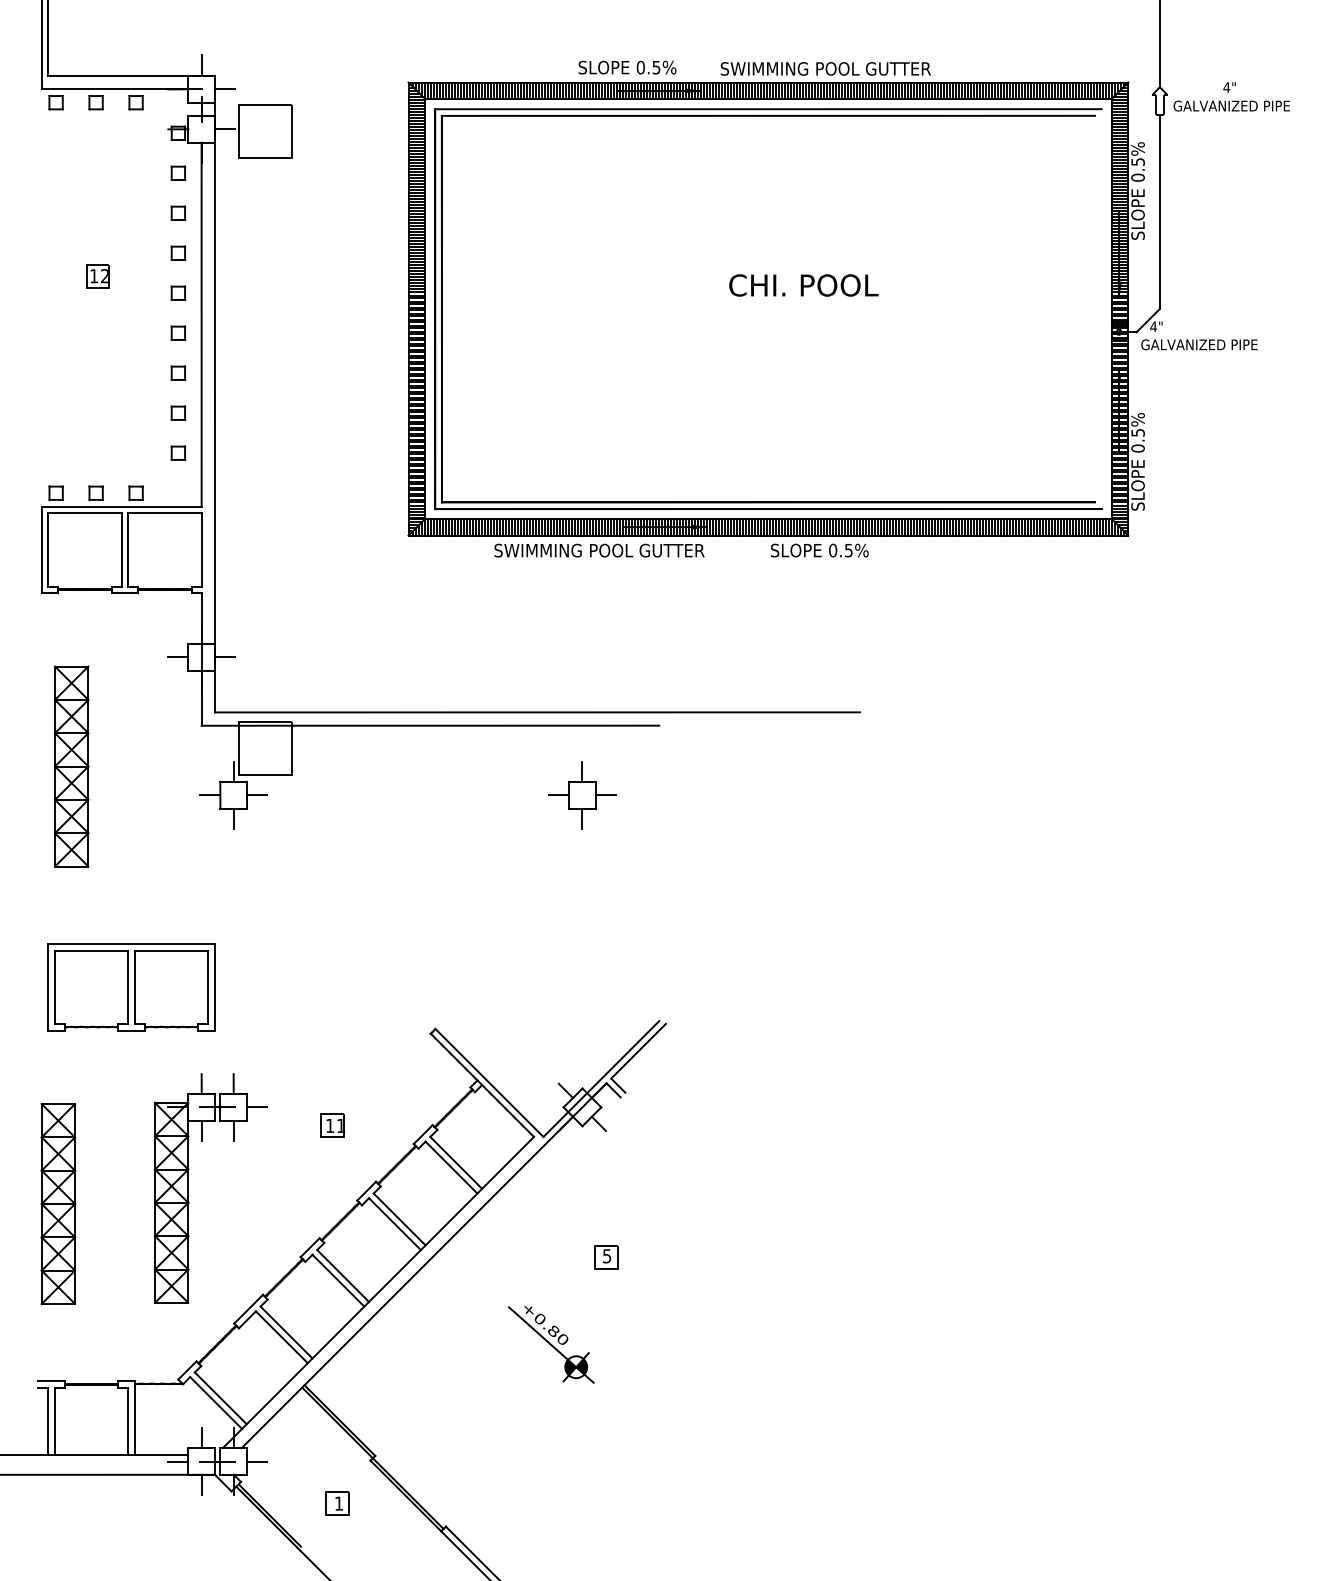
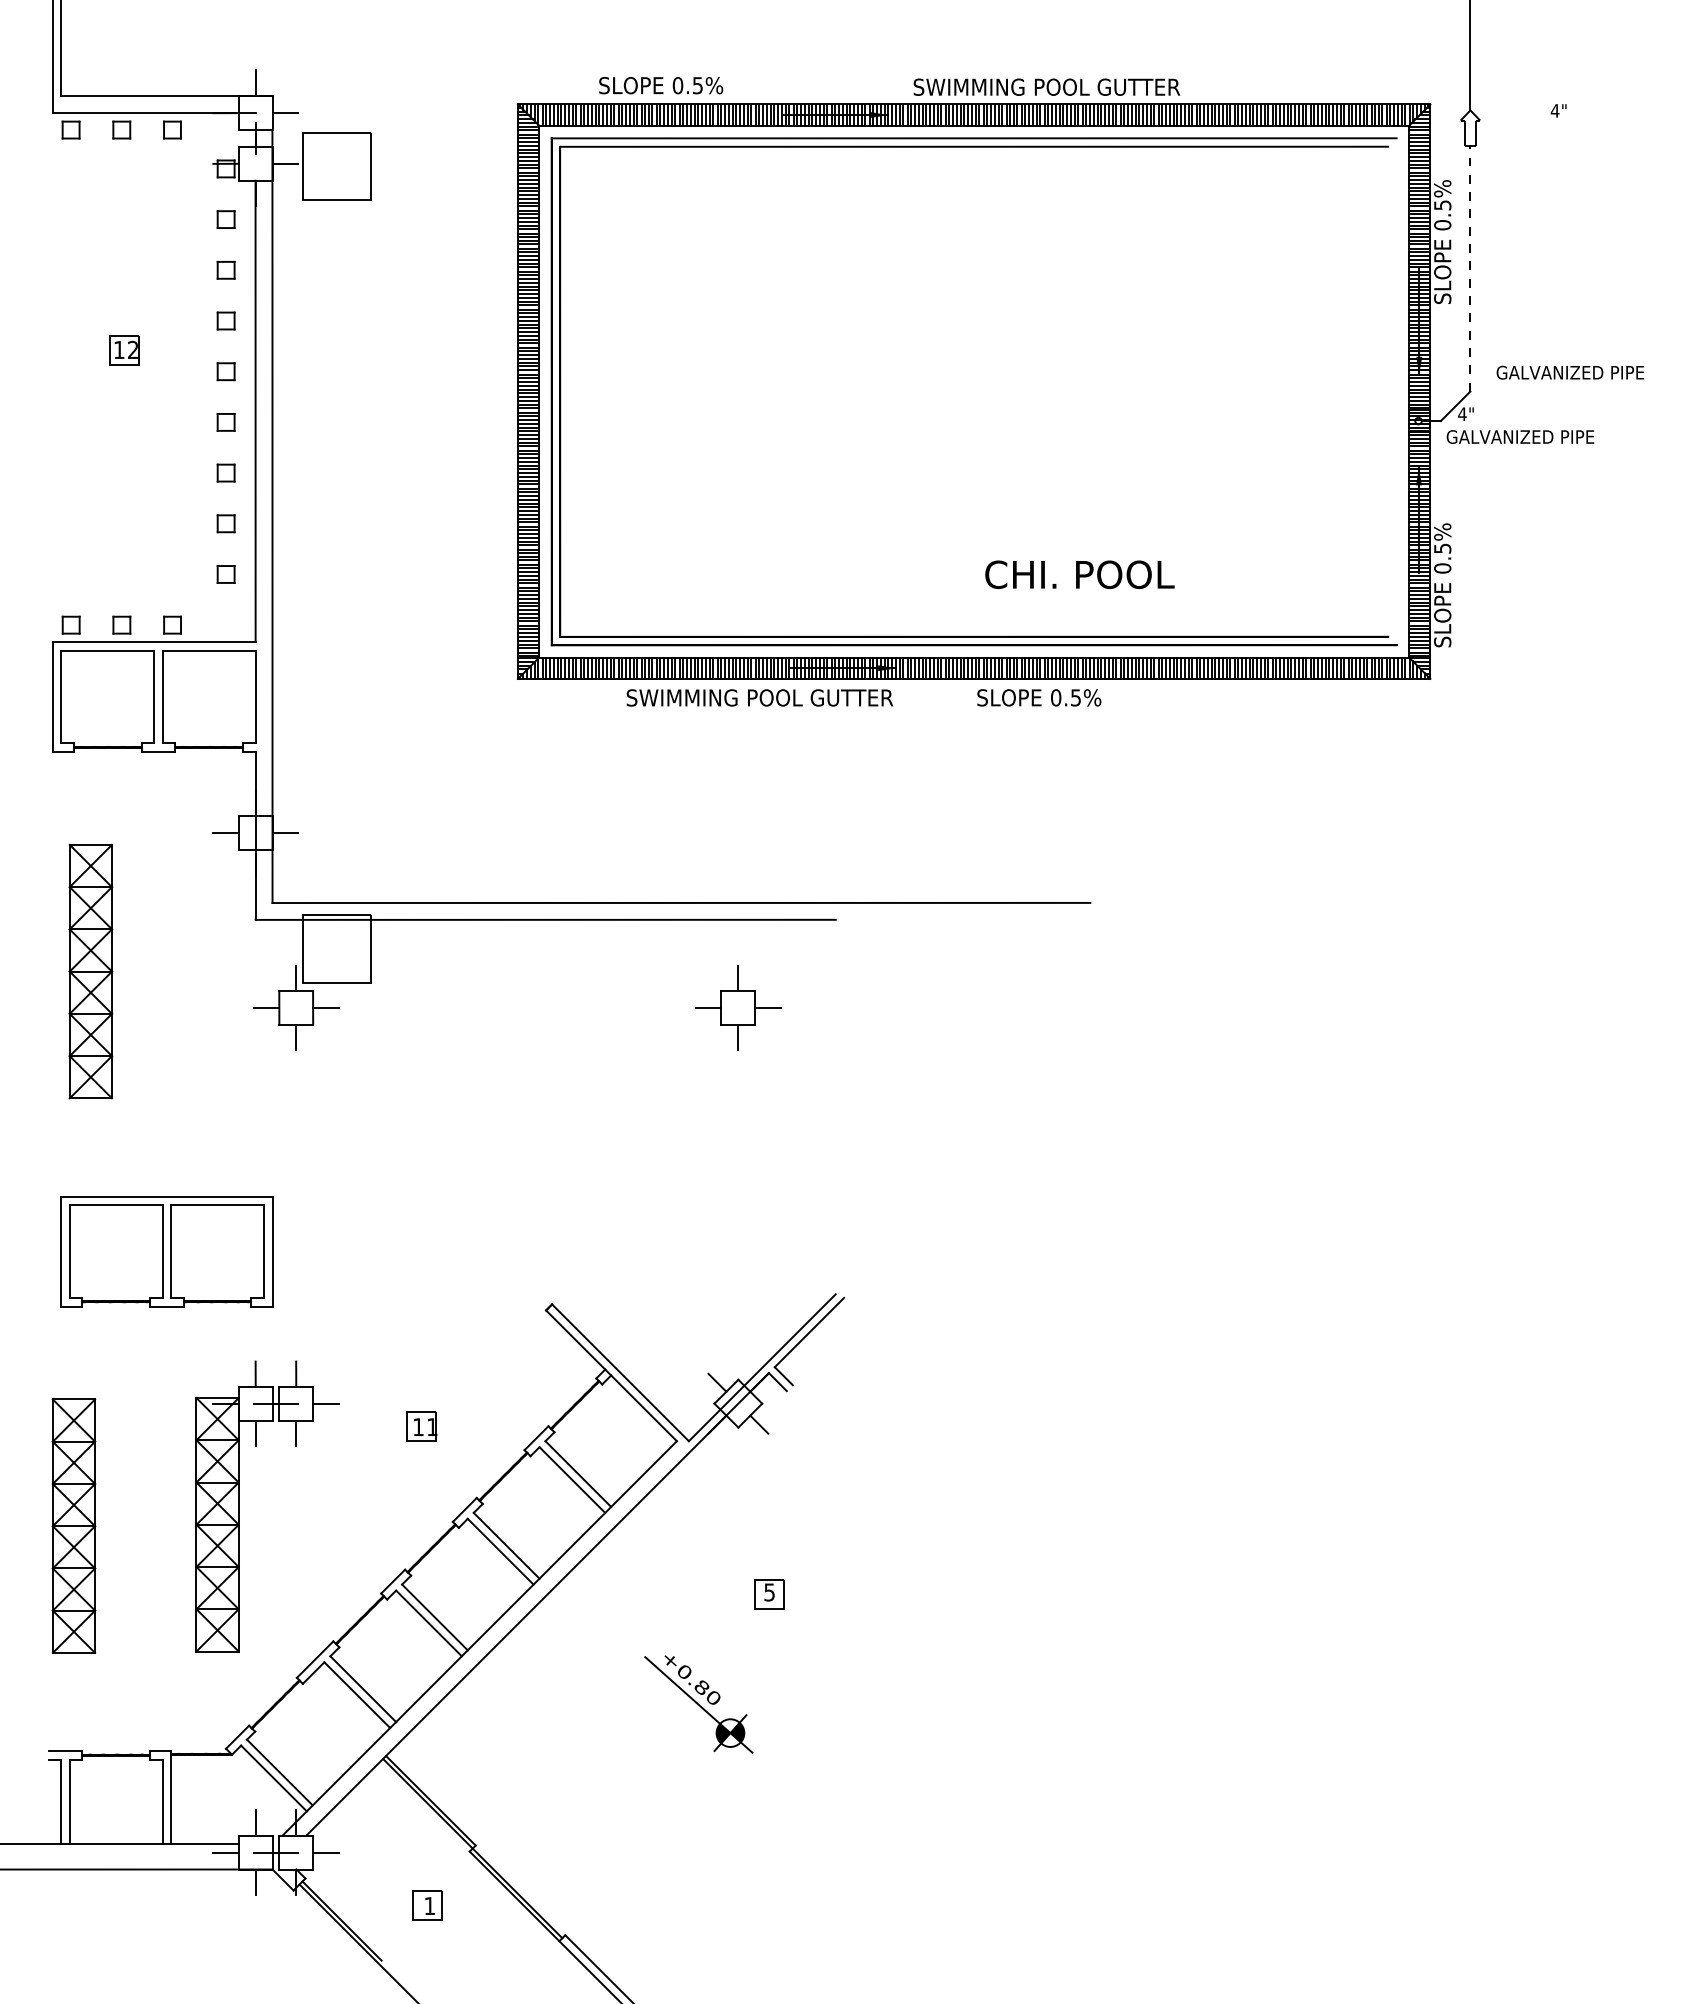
text: (627, 67) -> (661, 85), moved
text: (1231, 105) -> (1570, 371), moved
line: (1159, 212) -> (1469, 269), solid -> dashed
text: (803, 285) -> (1079, 574), moved

